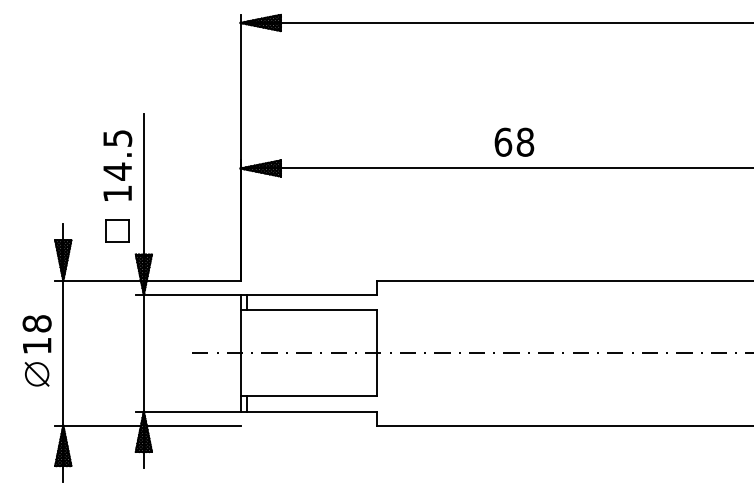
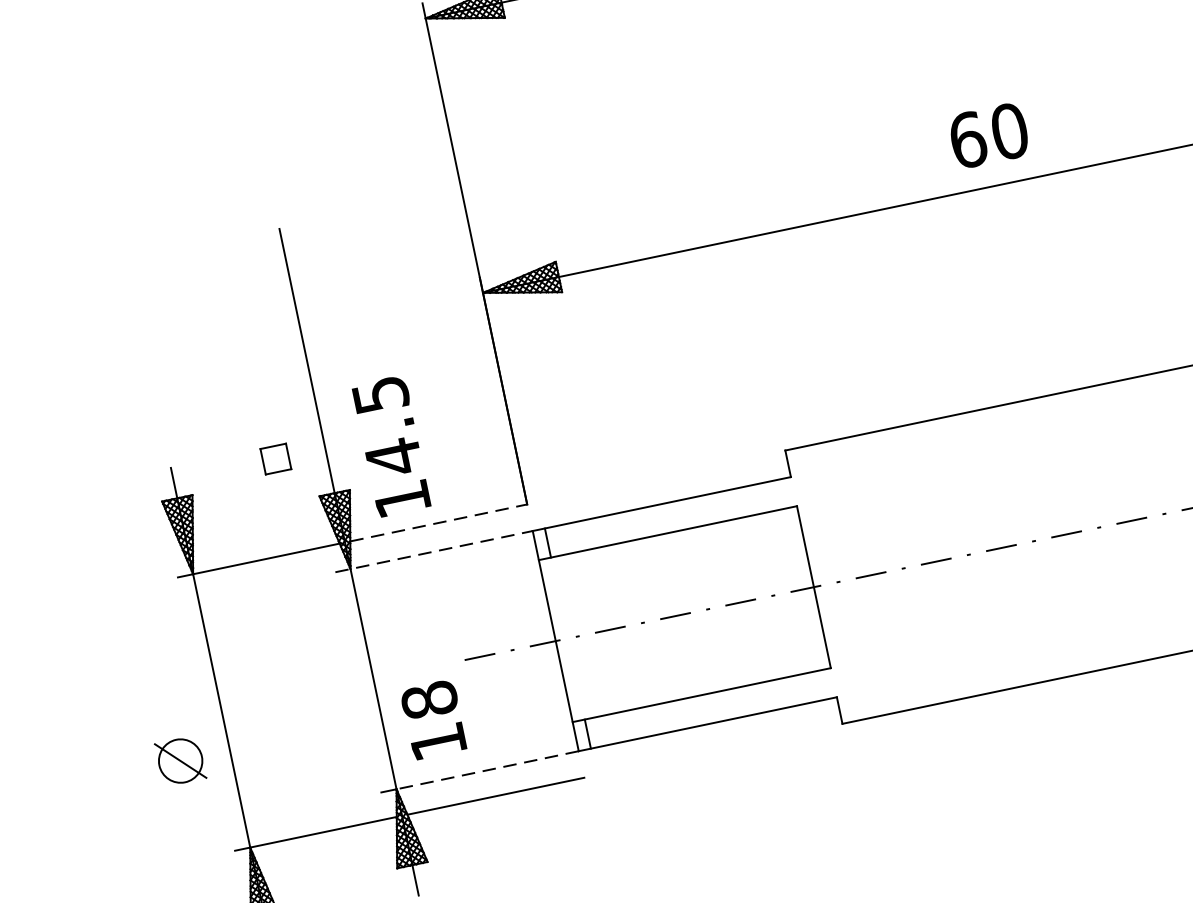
text: (525, 142) -> (1009, 131), 68 -> 60
text: (117, 165) -> (390, 445), moved
part: (117, 230) -> (275, 458), size x0.6
line: (193, 280) -> (438, 522), solid -> dashed
line: (188, 294) -> (434, 550), solid -> dashed
text: (36, 334) -> (432, 720), moved
line: (191, 411) -> (486, 770), solid -> dashed

